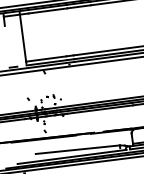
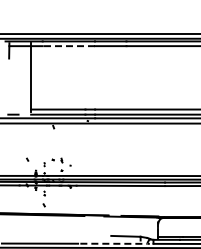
line: (47, 11) -> (68, 46), solid -> dashed
line: (66, 150) -> (68, 234), removed
line: (101, 152) -> (114, 243), solid -> dashed

